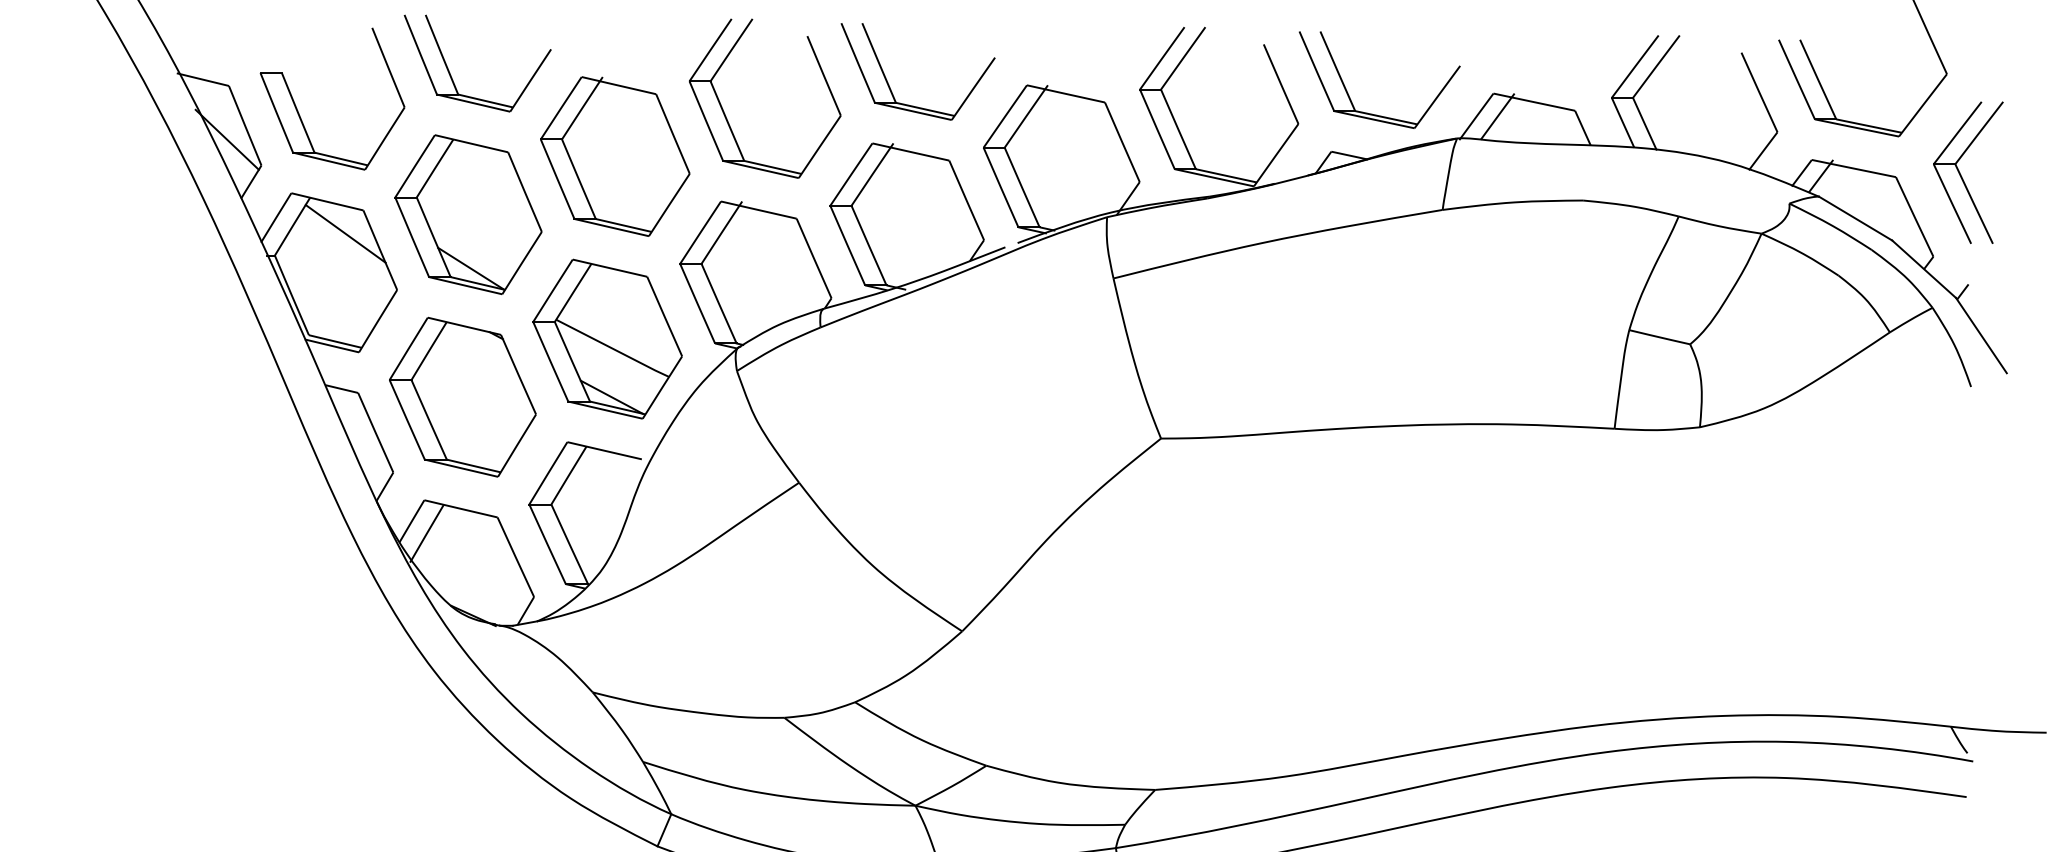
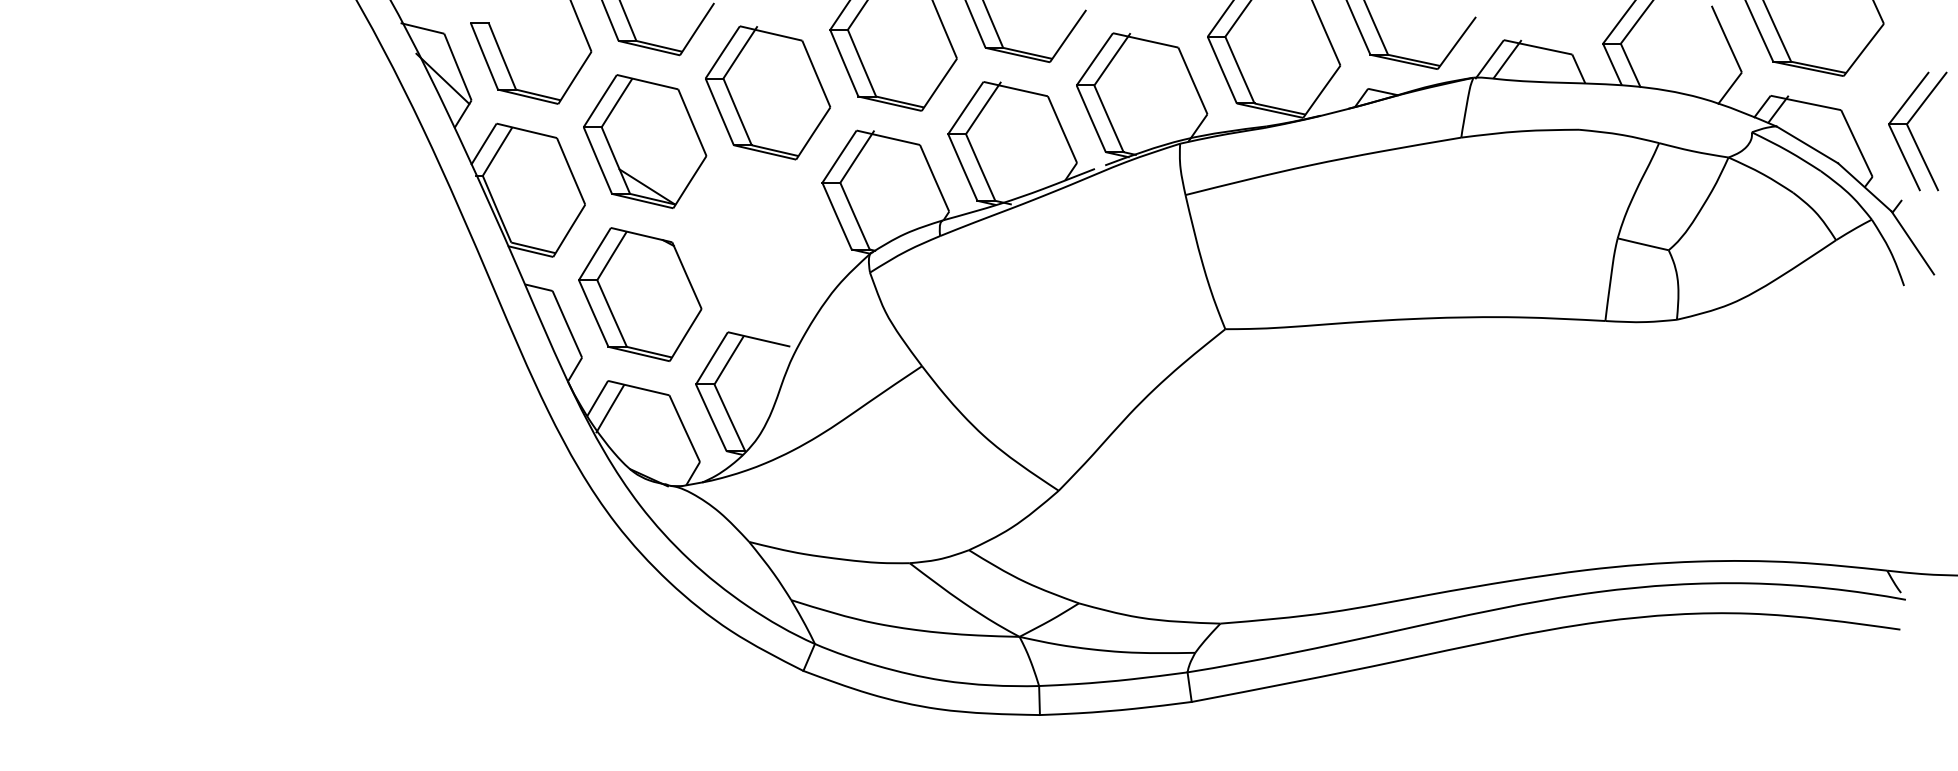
part: (1967, 172) -> (1917, 131), moved
line: (344, 233) -> (541, 157), removed
part: (607, 338) -> (761, 245), removed

